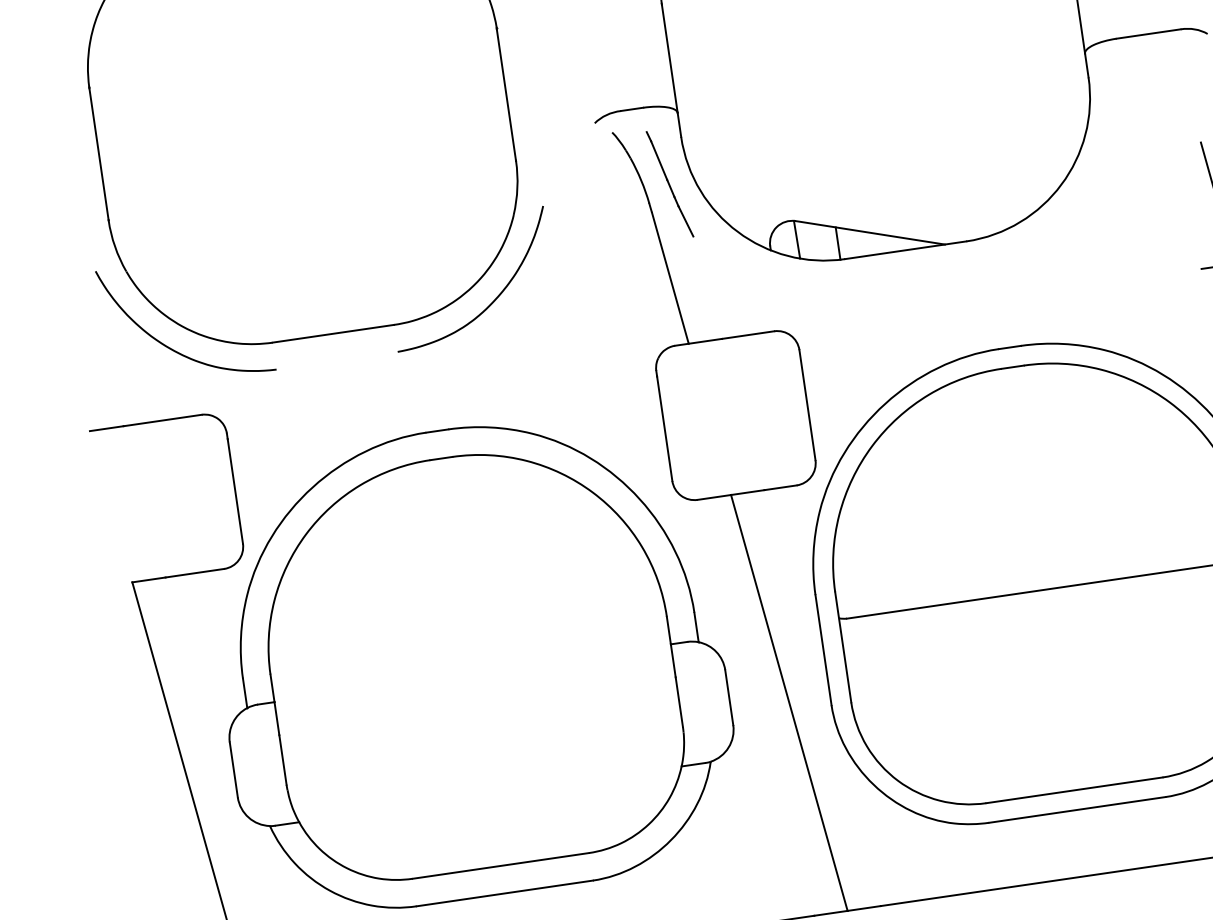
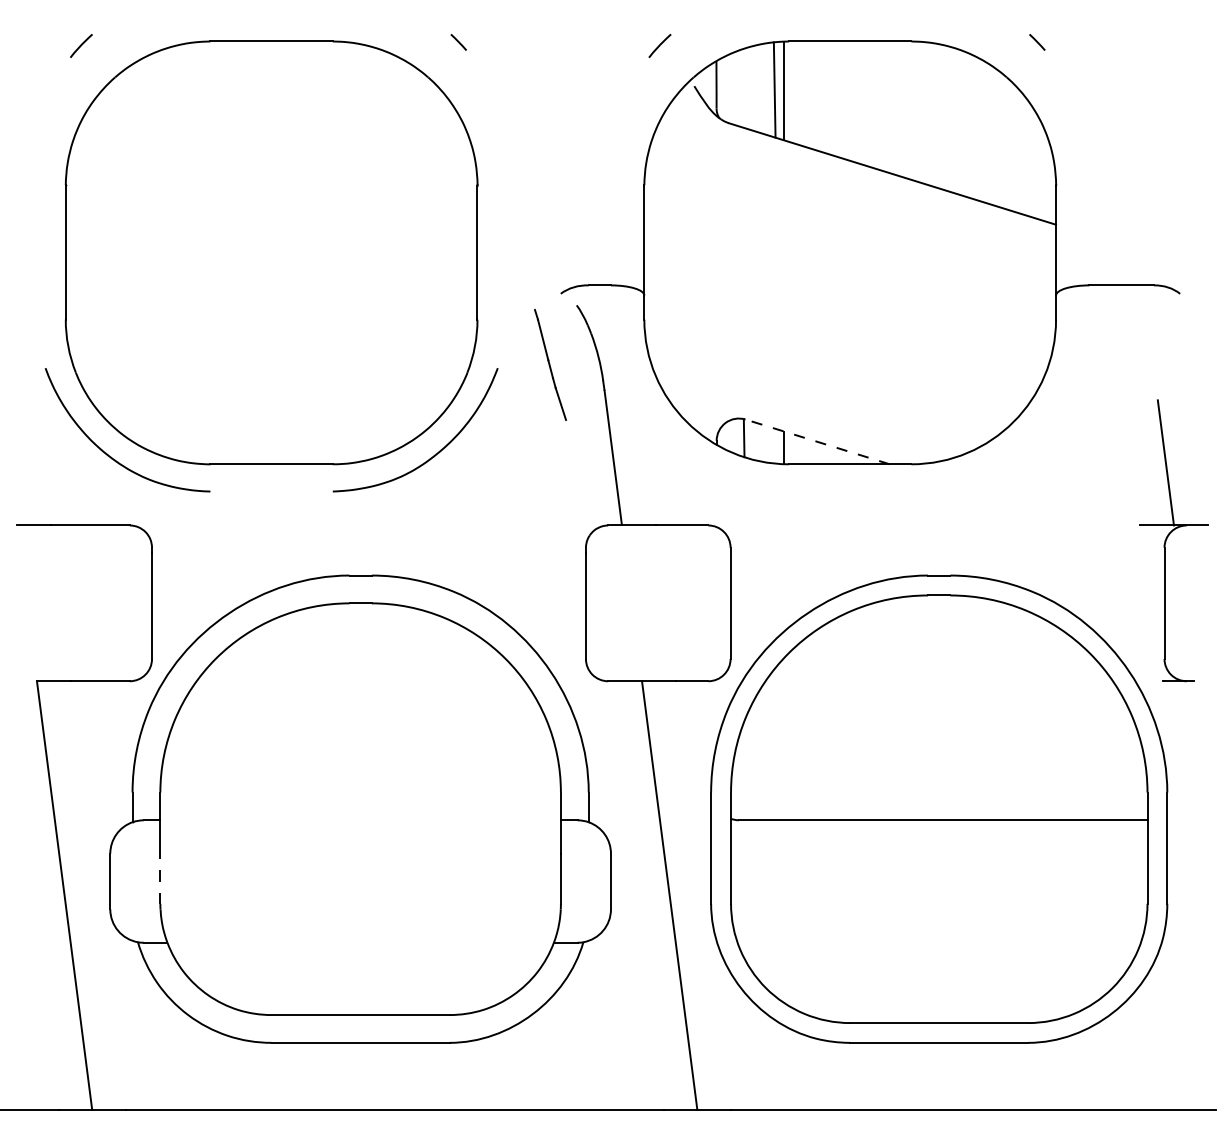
part: (669, 183) -> (550, 364), moved
line: (870, 232) -> (817, 441), solid -> dashed
line: (283, 759) -> (160, 878), solid -> dashed

